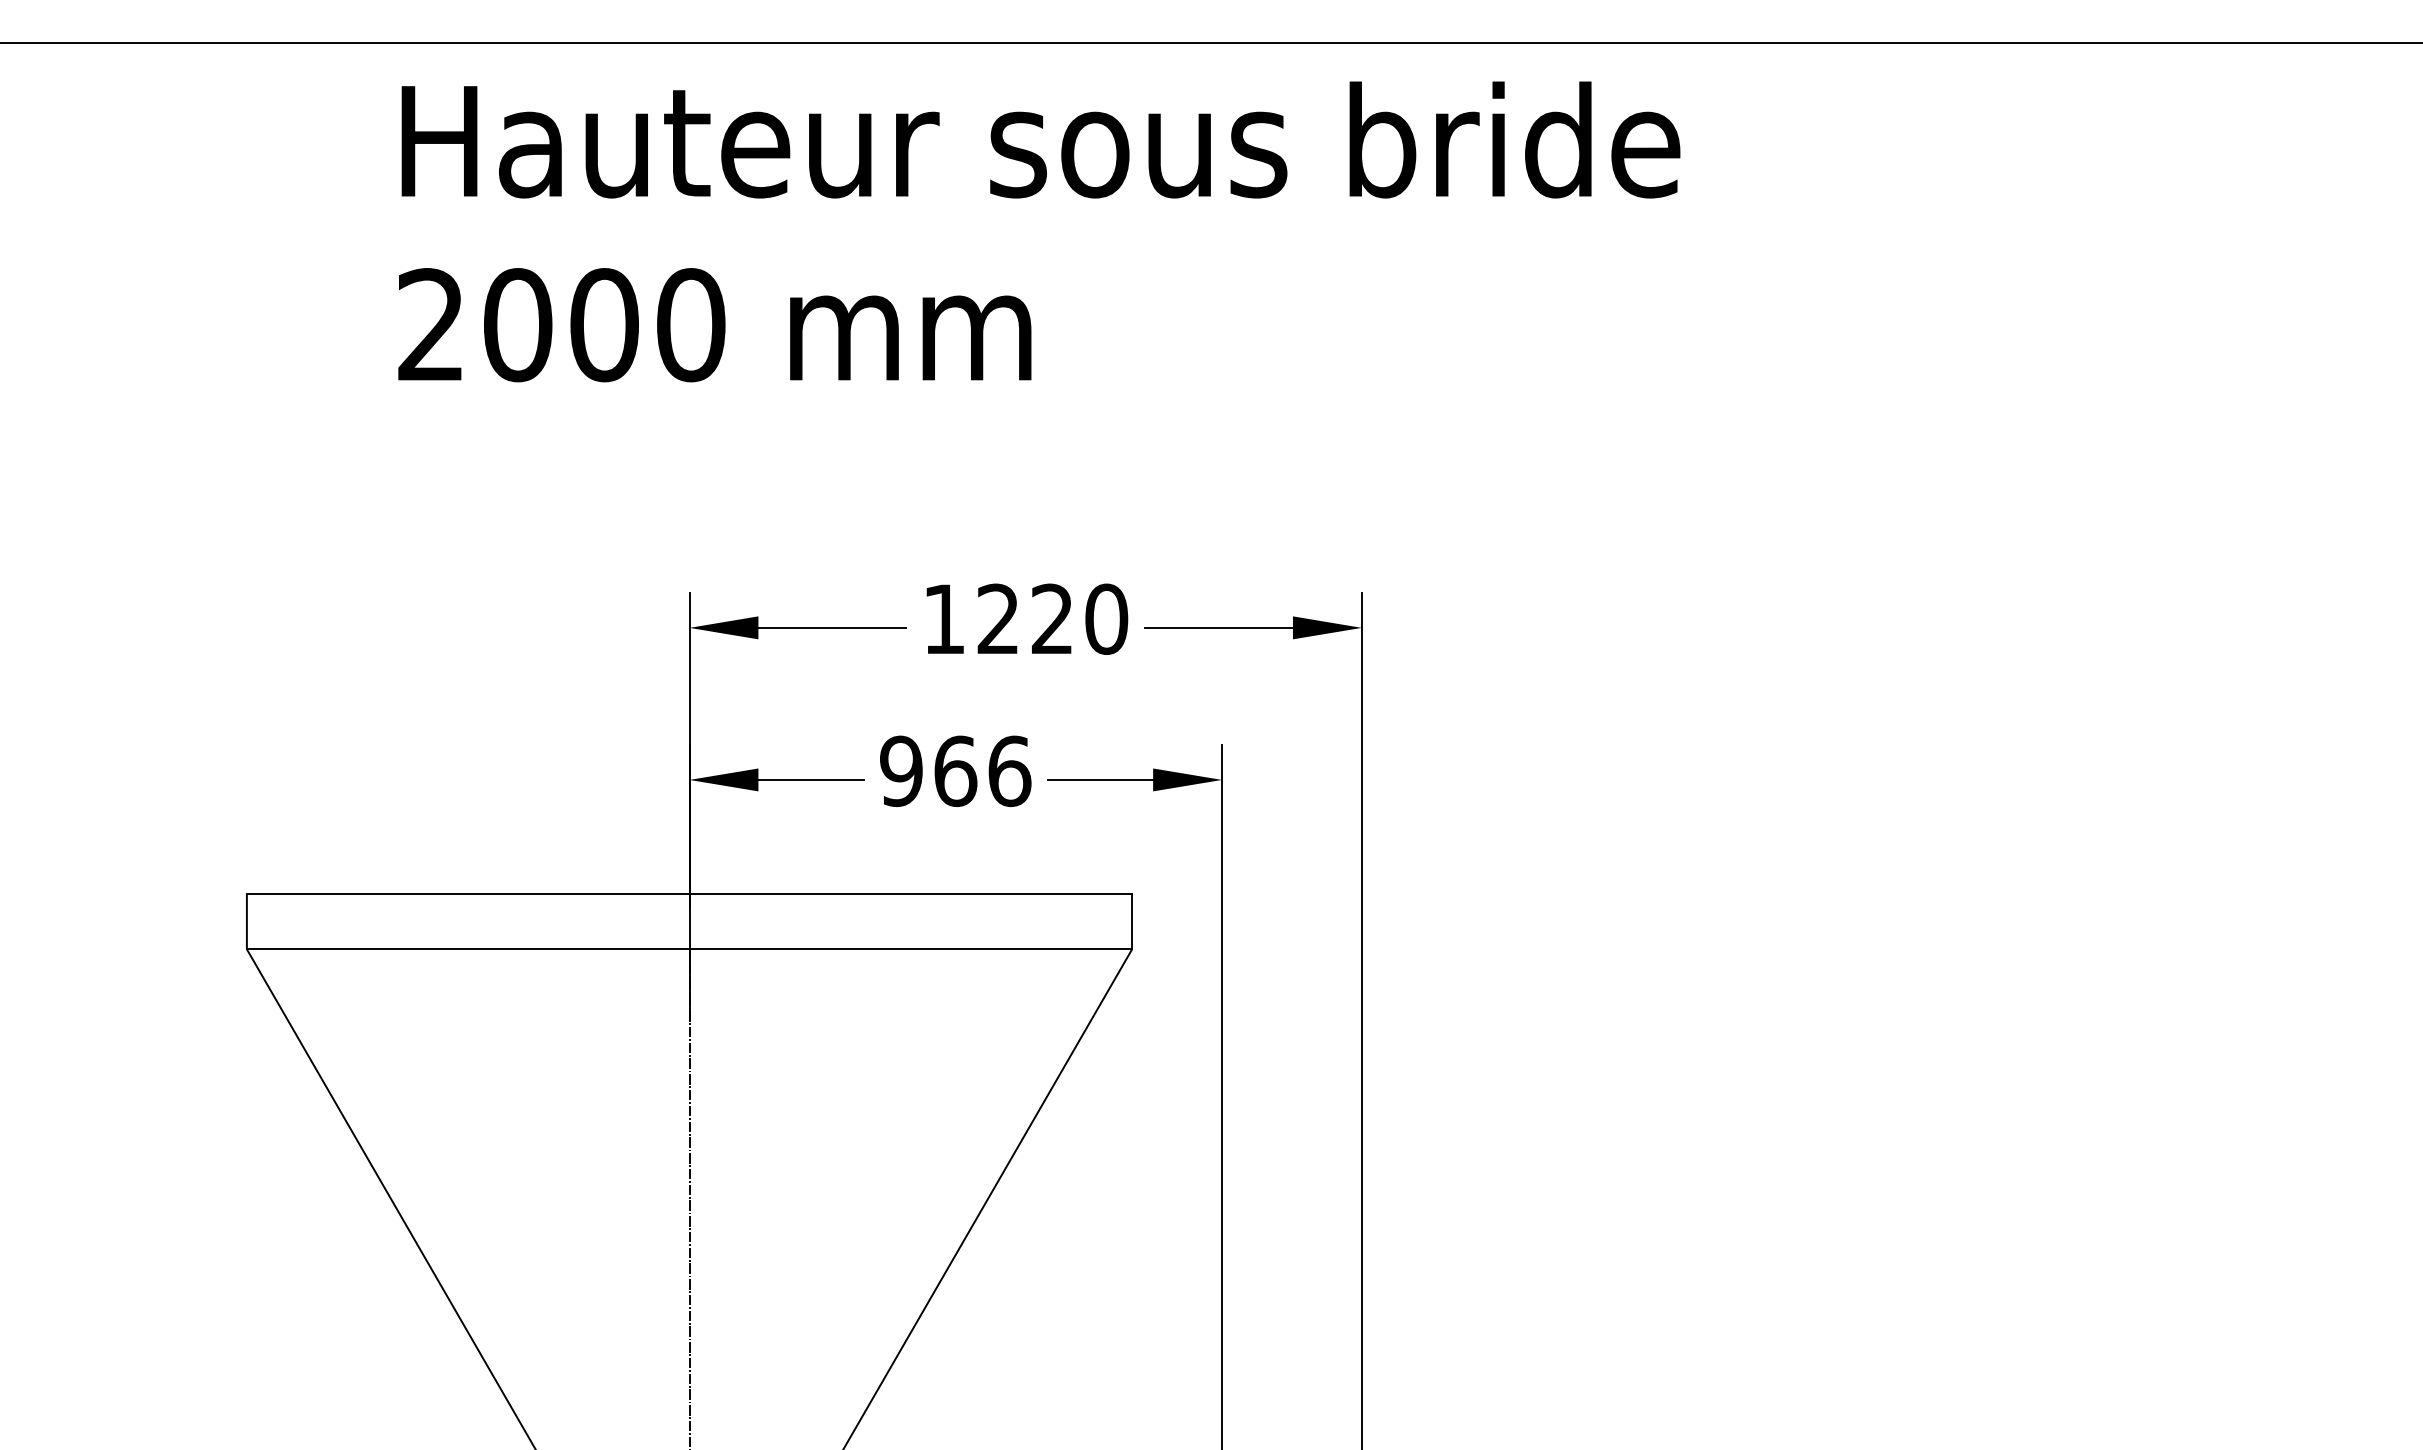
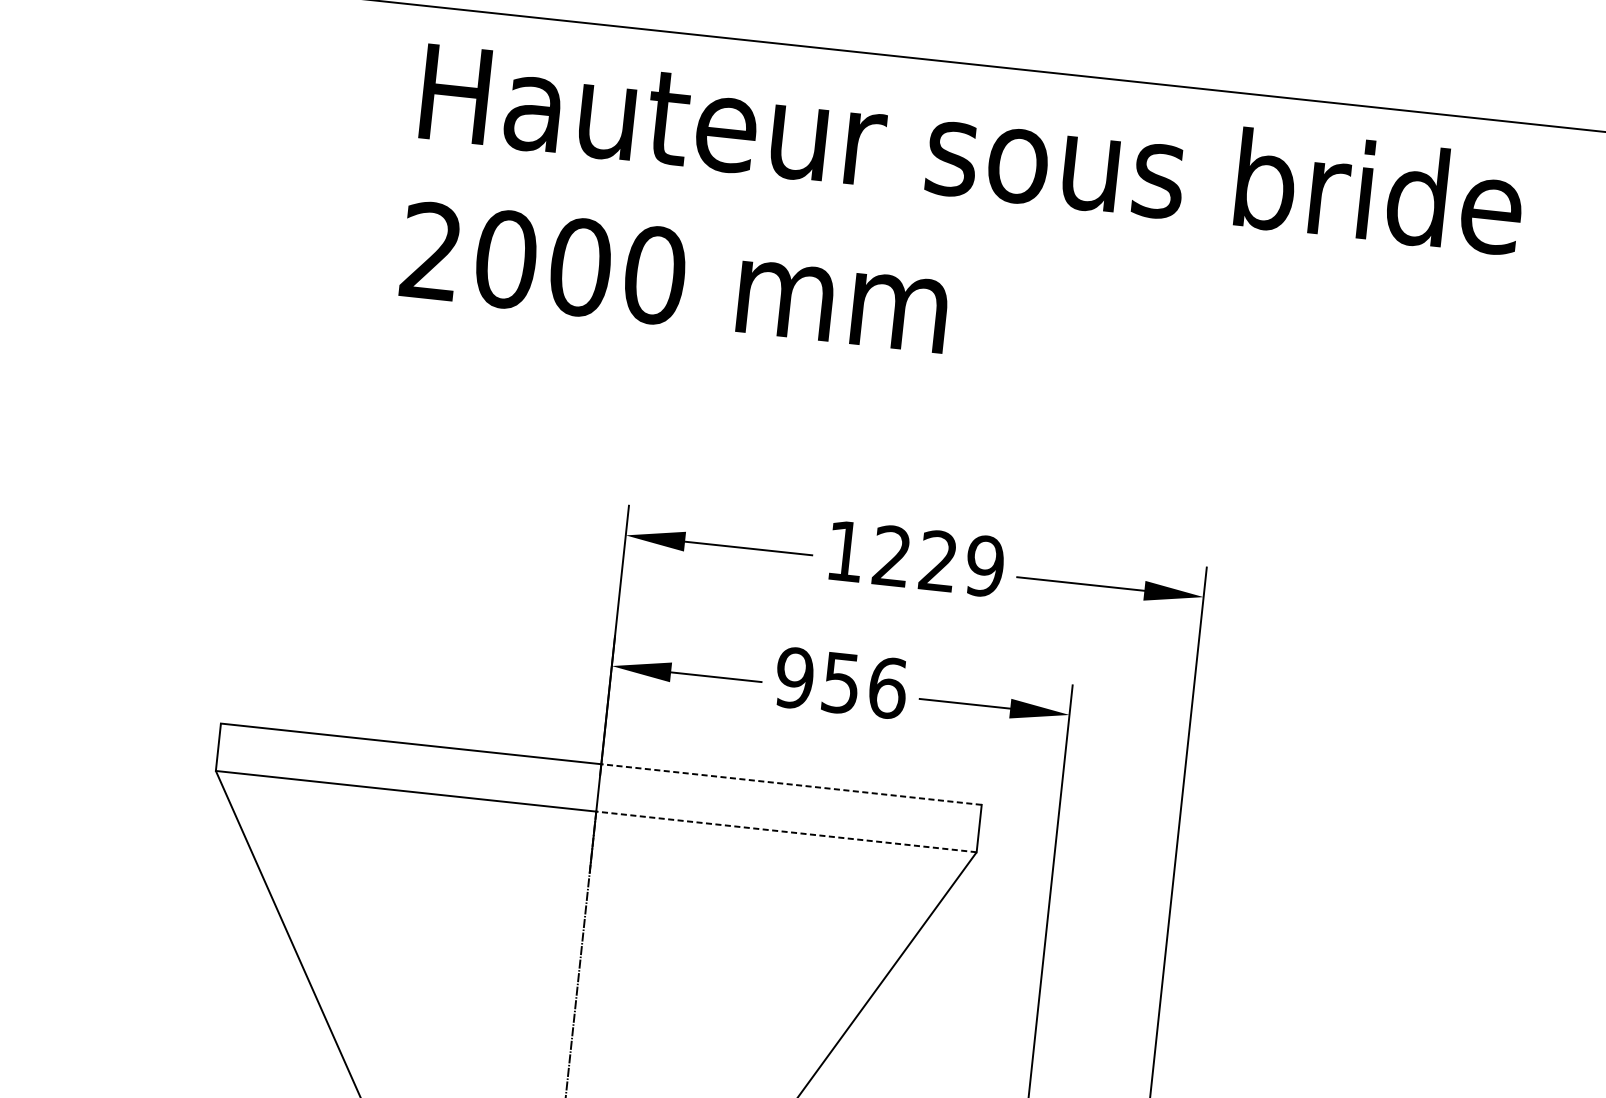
text: (1106, 618) -> (985, 565), 1220 -> 1229
text: (955, 771) -> (841, 683), 966 -> 956
line: (910, 894) -> (791, 784), solid -> dashed
line: (910, 949) -> (786, 832), solid -> dashed

